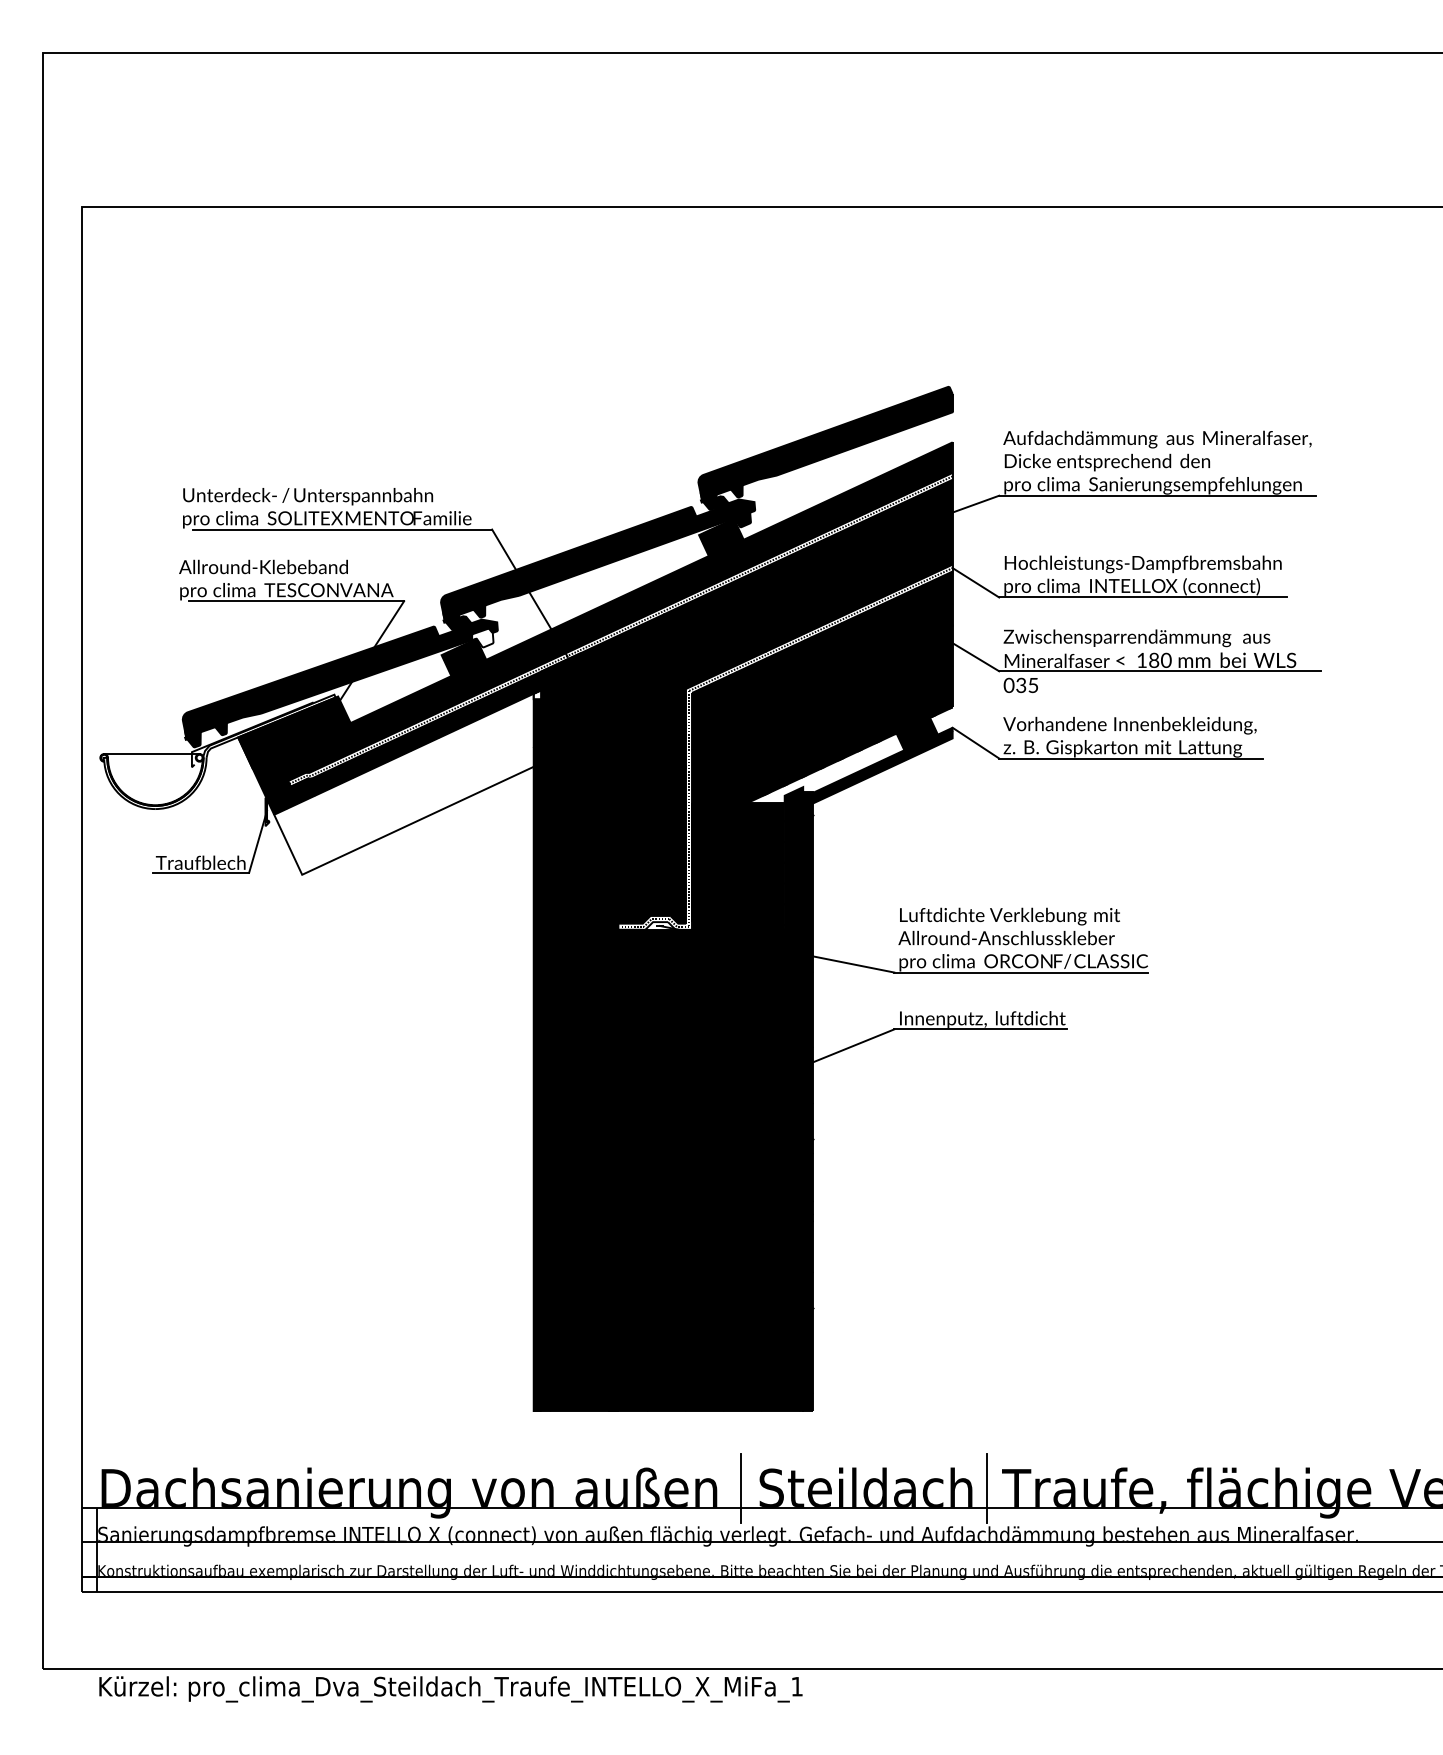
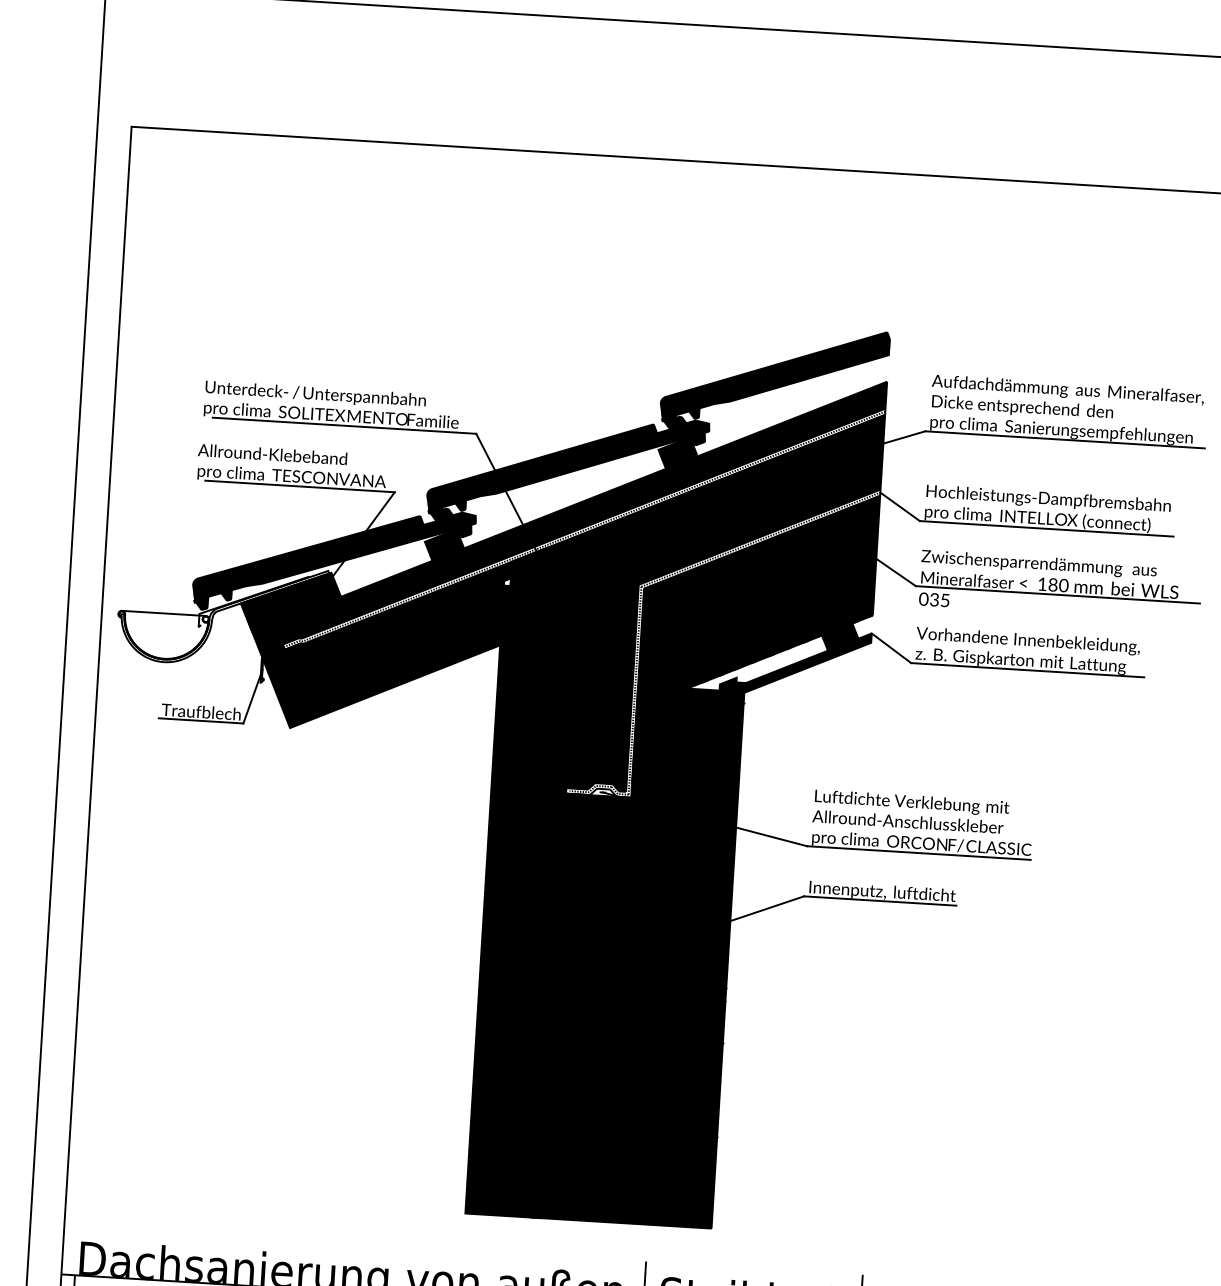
fill: (482, 637) -> (461, 528), added
fill: (403, 783) -> (384, 652), added

